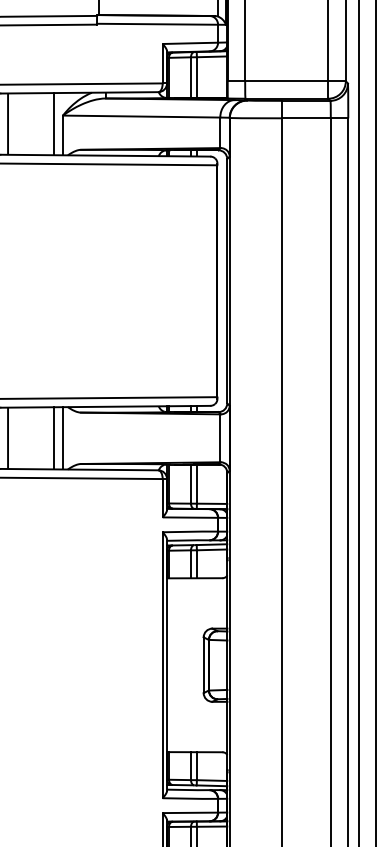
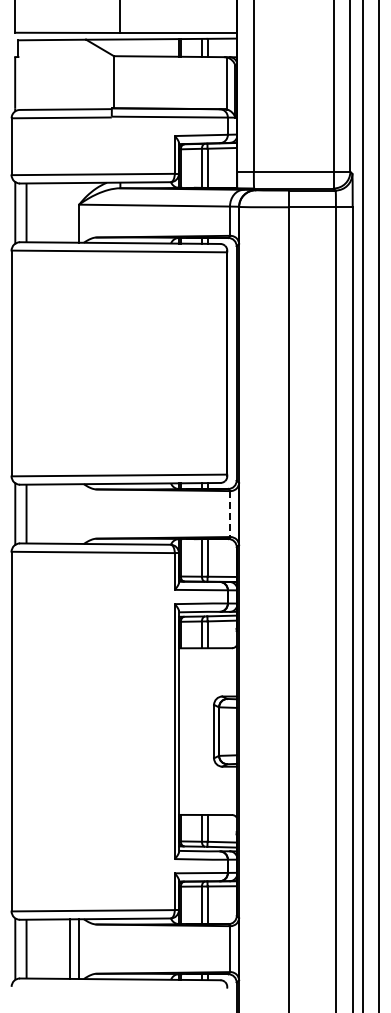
line: (53, 123) -> (70, 212), removed
line: (53, 437) -> (70, 513), removed
line: (63, 437) -> (79, 513), removed
line: (219, 438) -> (229, 514), solid -> dashed

